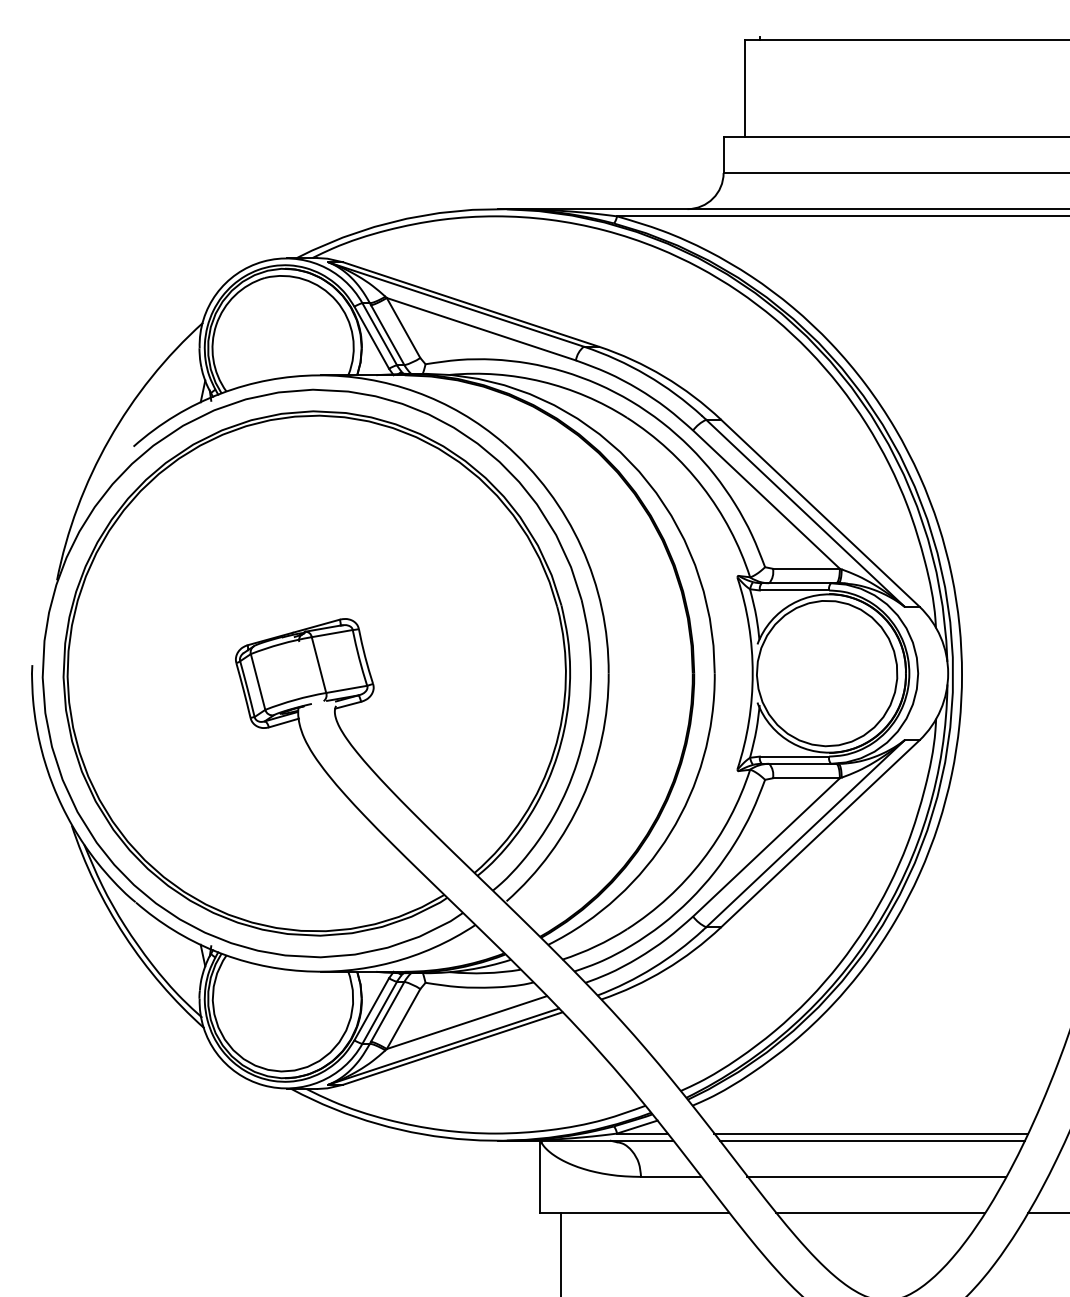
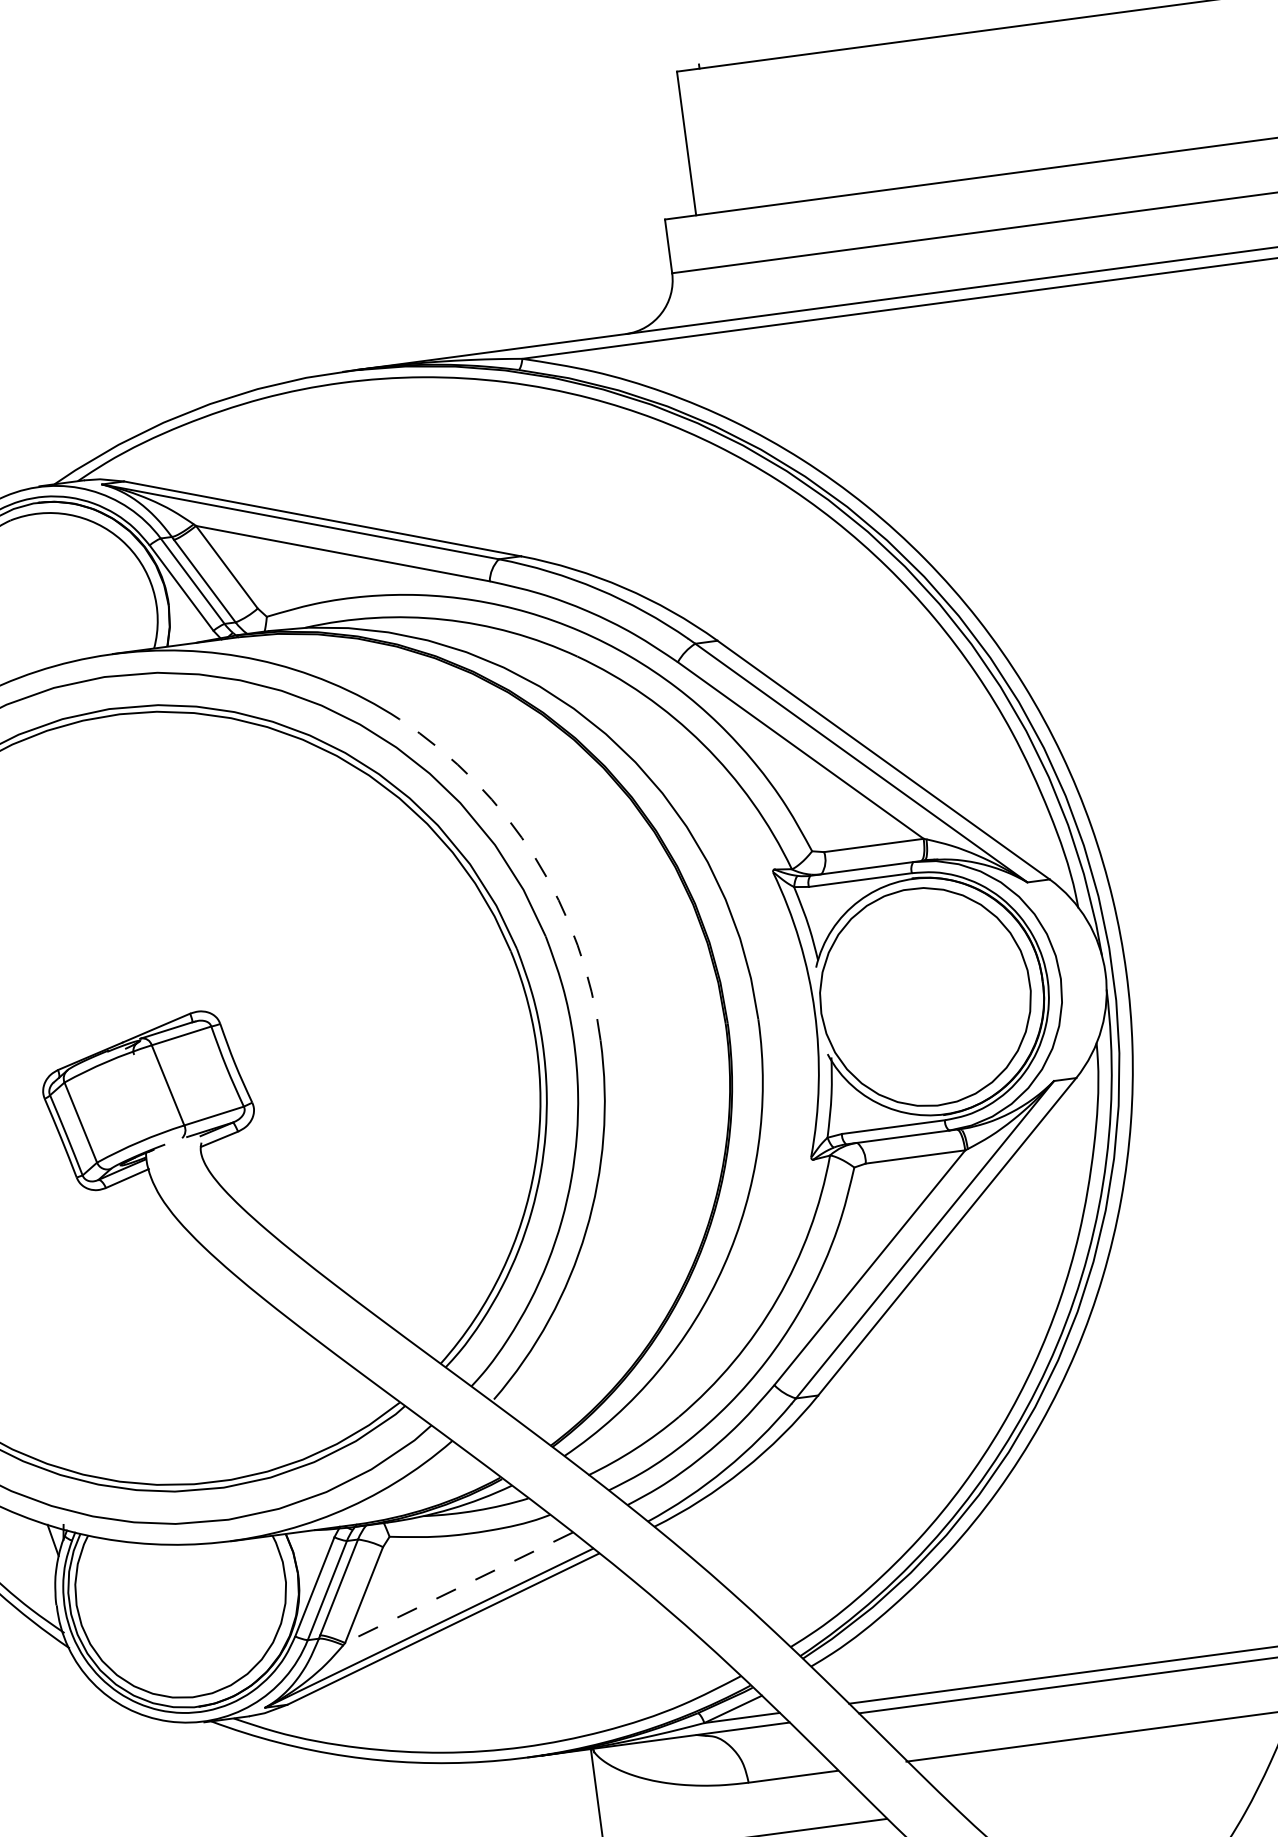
arc: (581, 547) -> (535, 858), solid -> dashed
line: (466, 1022) -> (458, 1587), solid -> dashed
line: (879, 1213) -> (1110, 1789), removed

